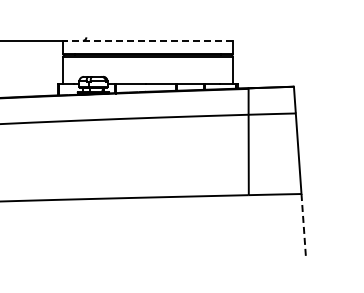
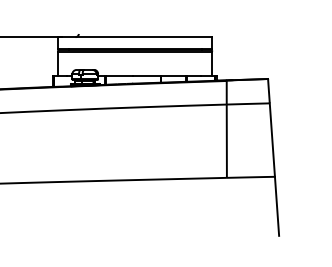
line: (148, 40) -> (135, 36), dashed -> solid
line: (303, 226) -> (276, 206), dashed -> solid

